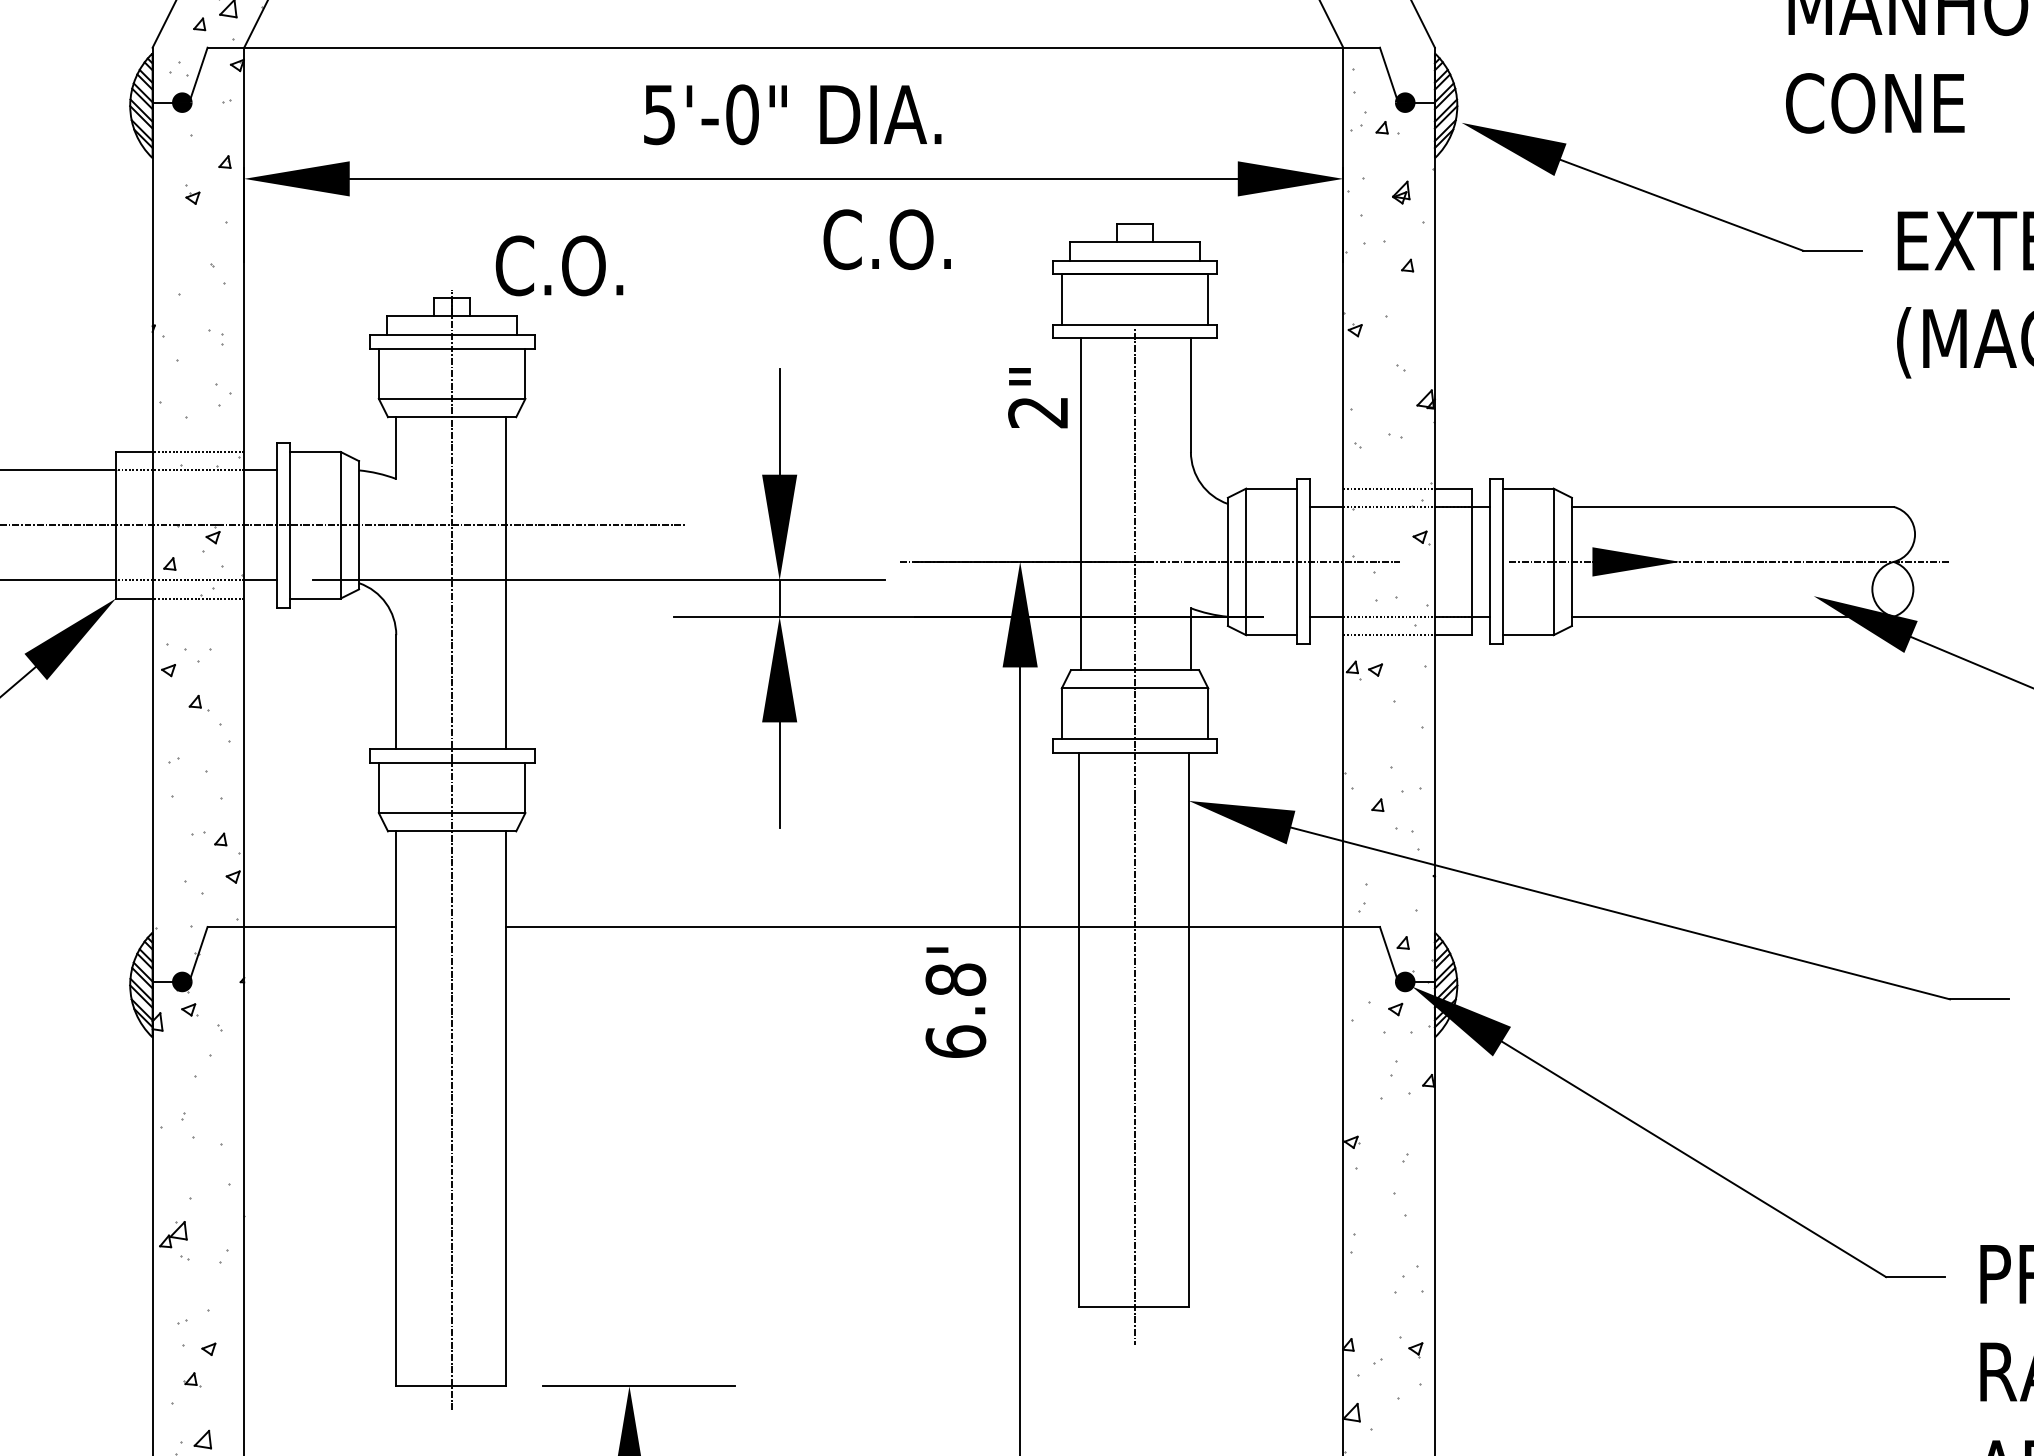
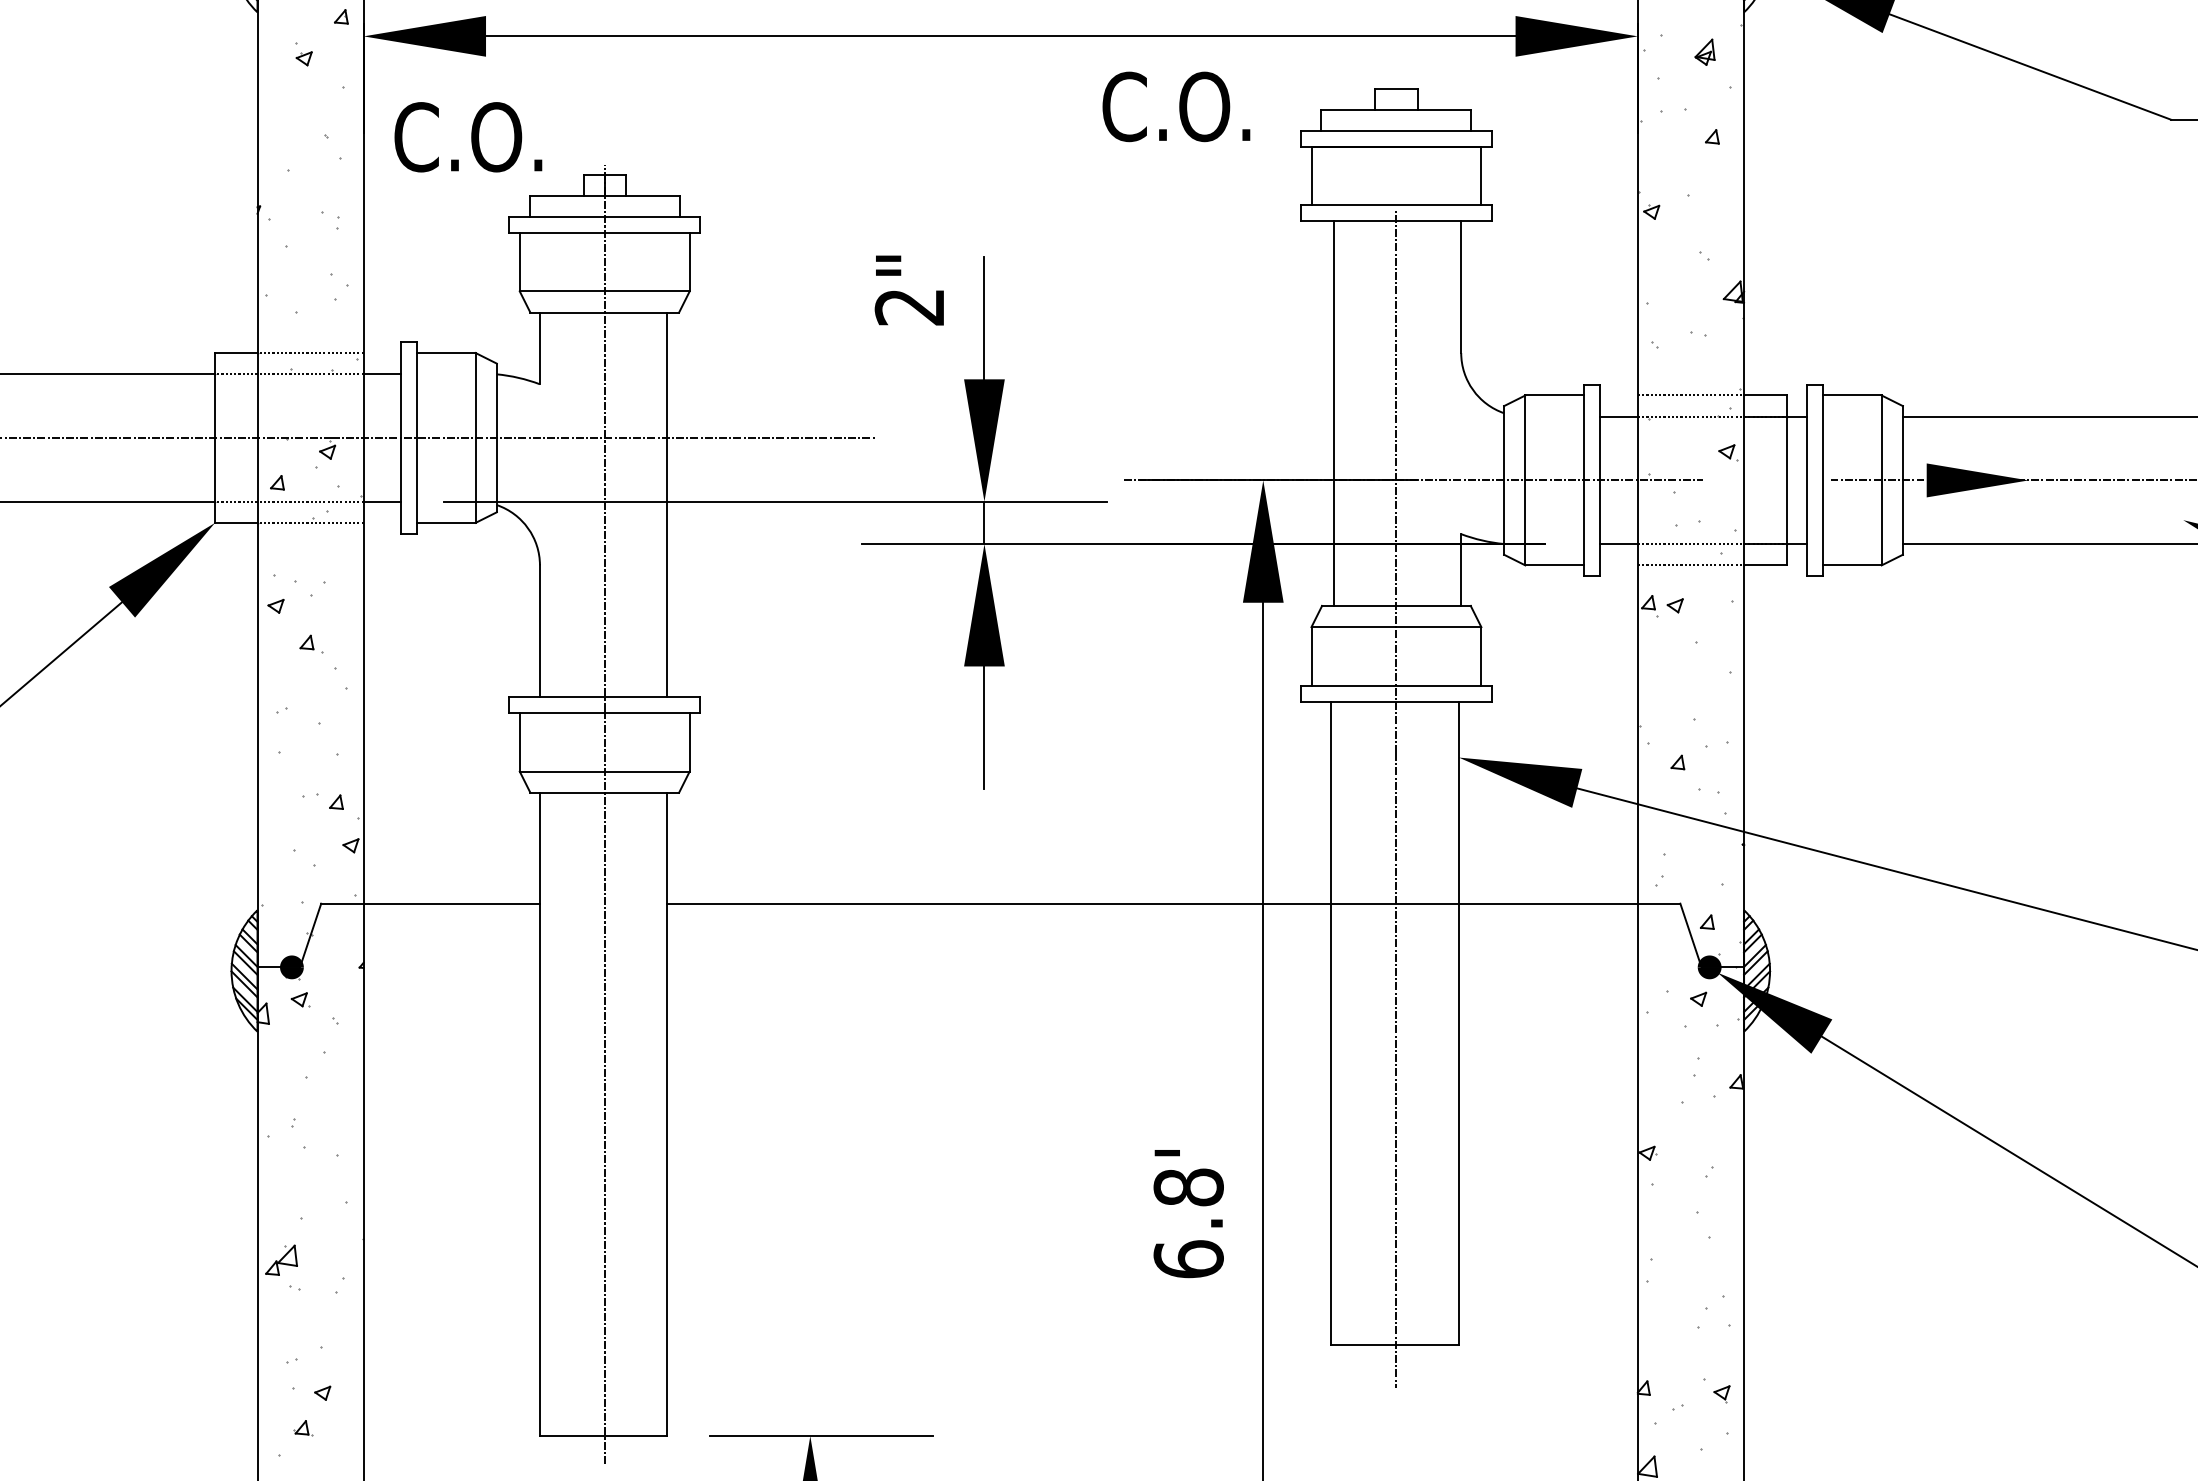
text: (886, 239) -> (1175, 106), moved
text: (559, 265) -> (468, 136), moved
text: (1037, 398) -> (908, 290), moved
text: (955, 1002) -> (1188, 1213), moved

